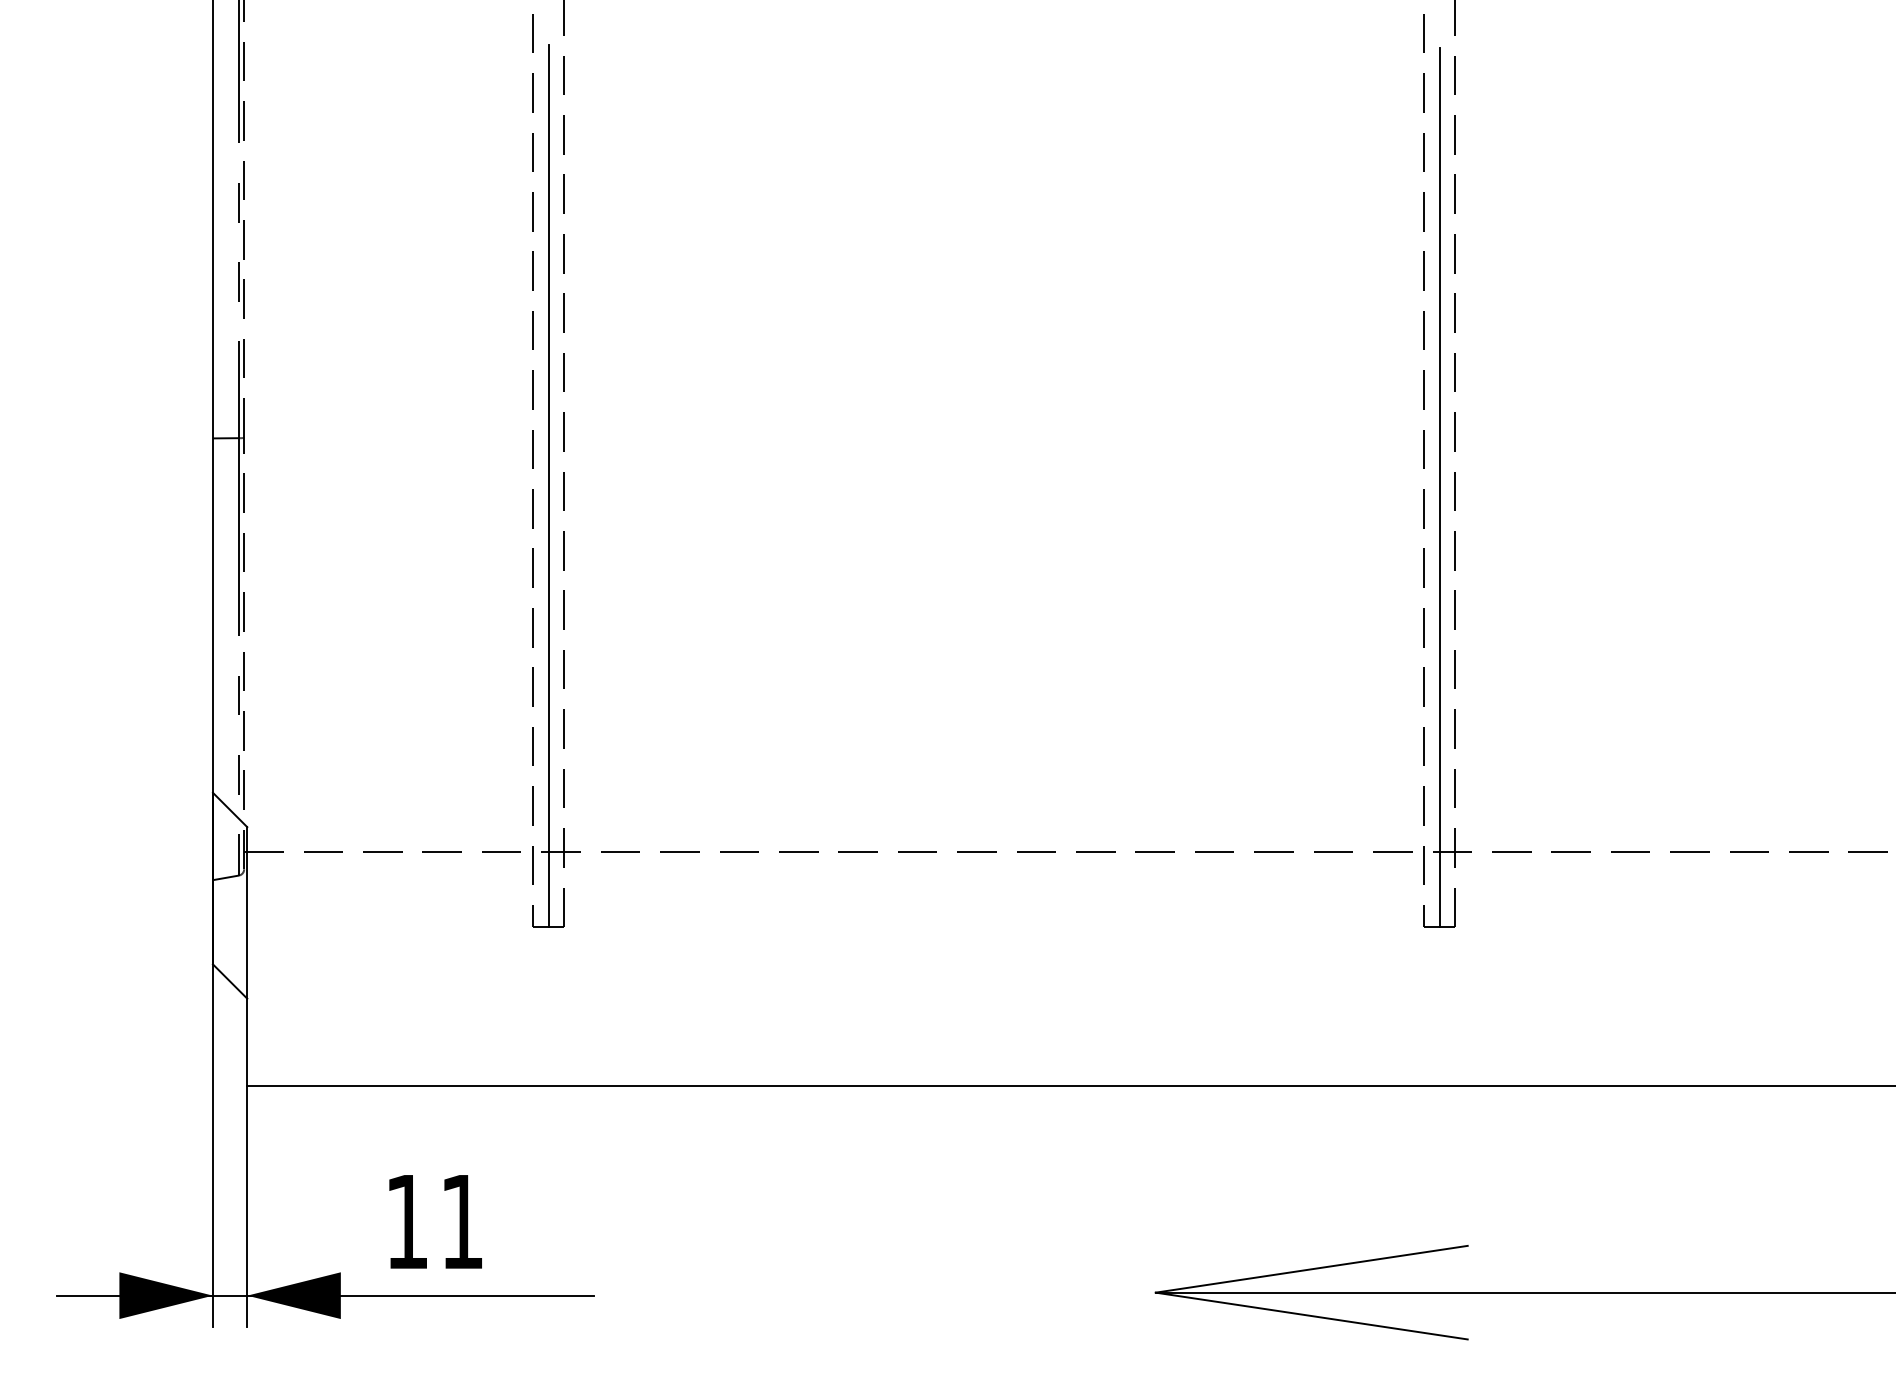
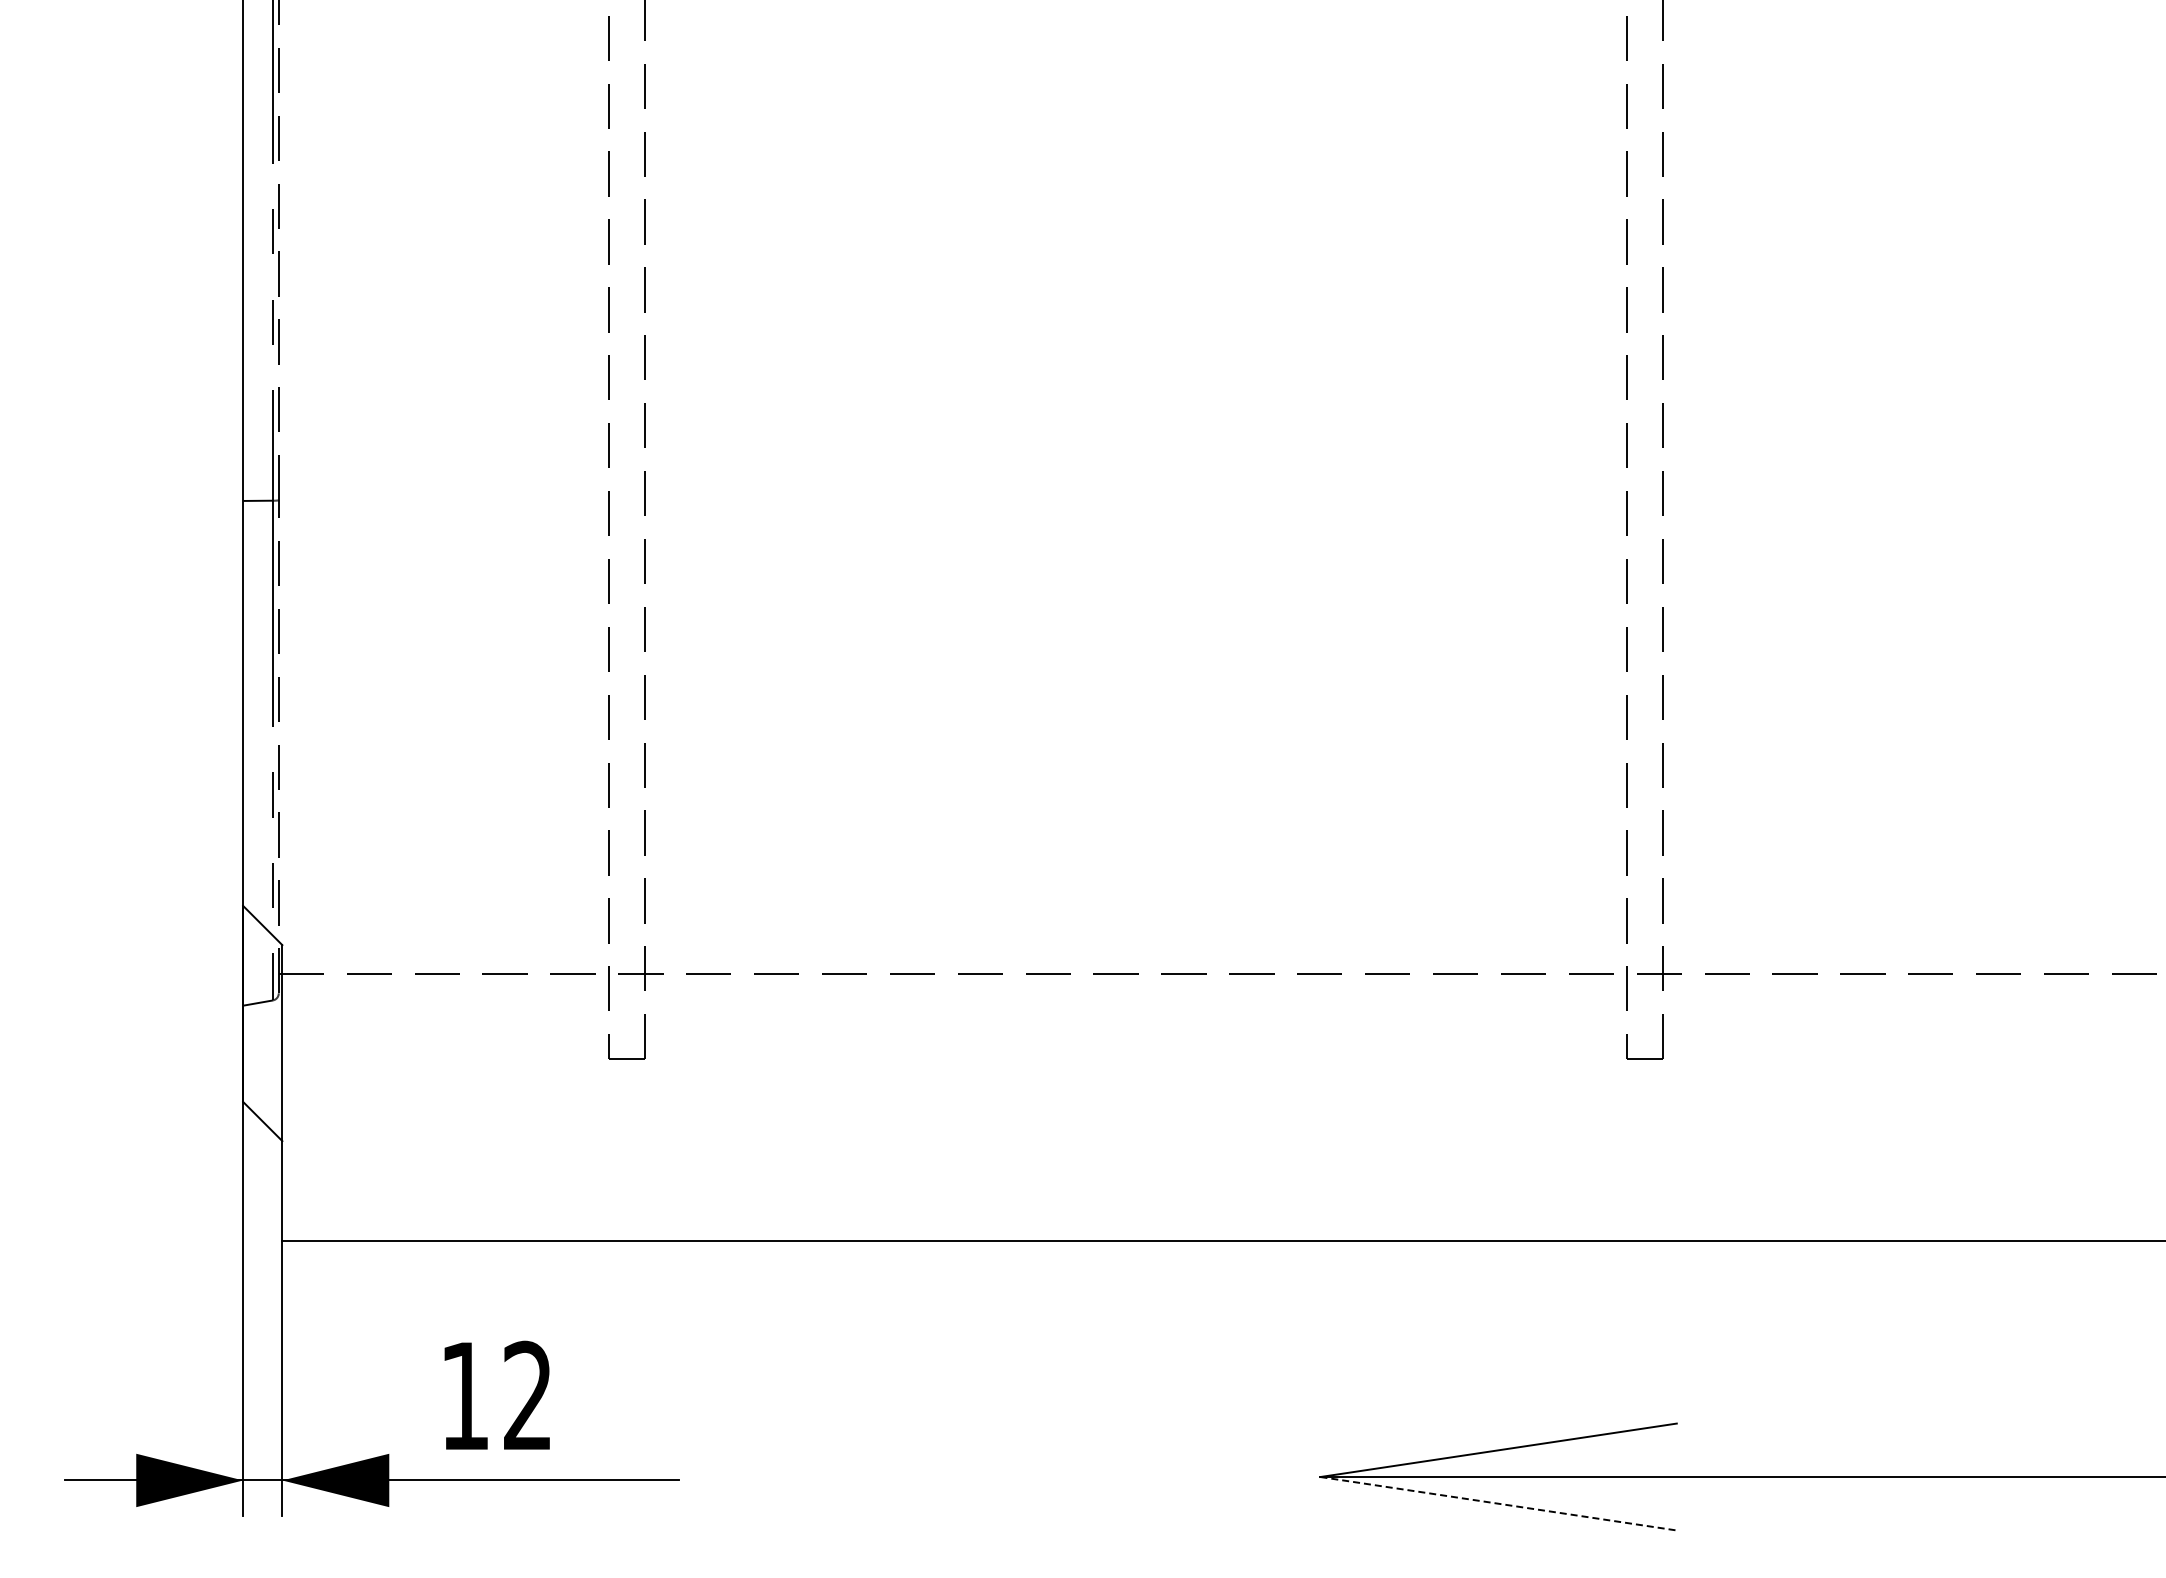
line: (548, 486) -> (626, 555), removed
line: (1440, 487) -> (1645, 556), removed
text: (461, 1220) -> (527, 1394), 11 -> 12
line: (1312, 1315) -> (1499, 1503), solid -> dashed

